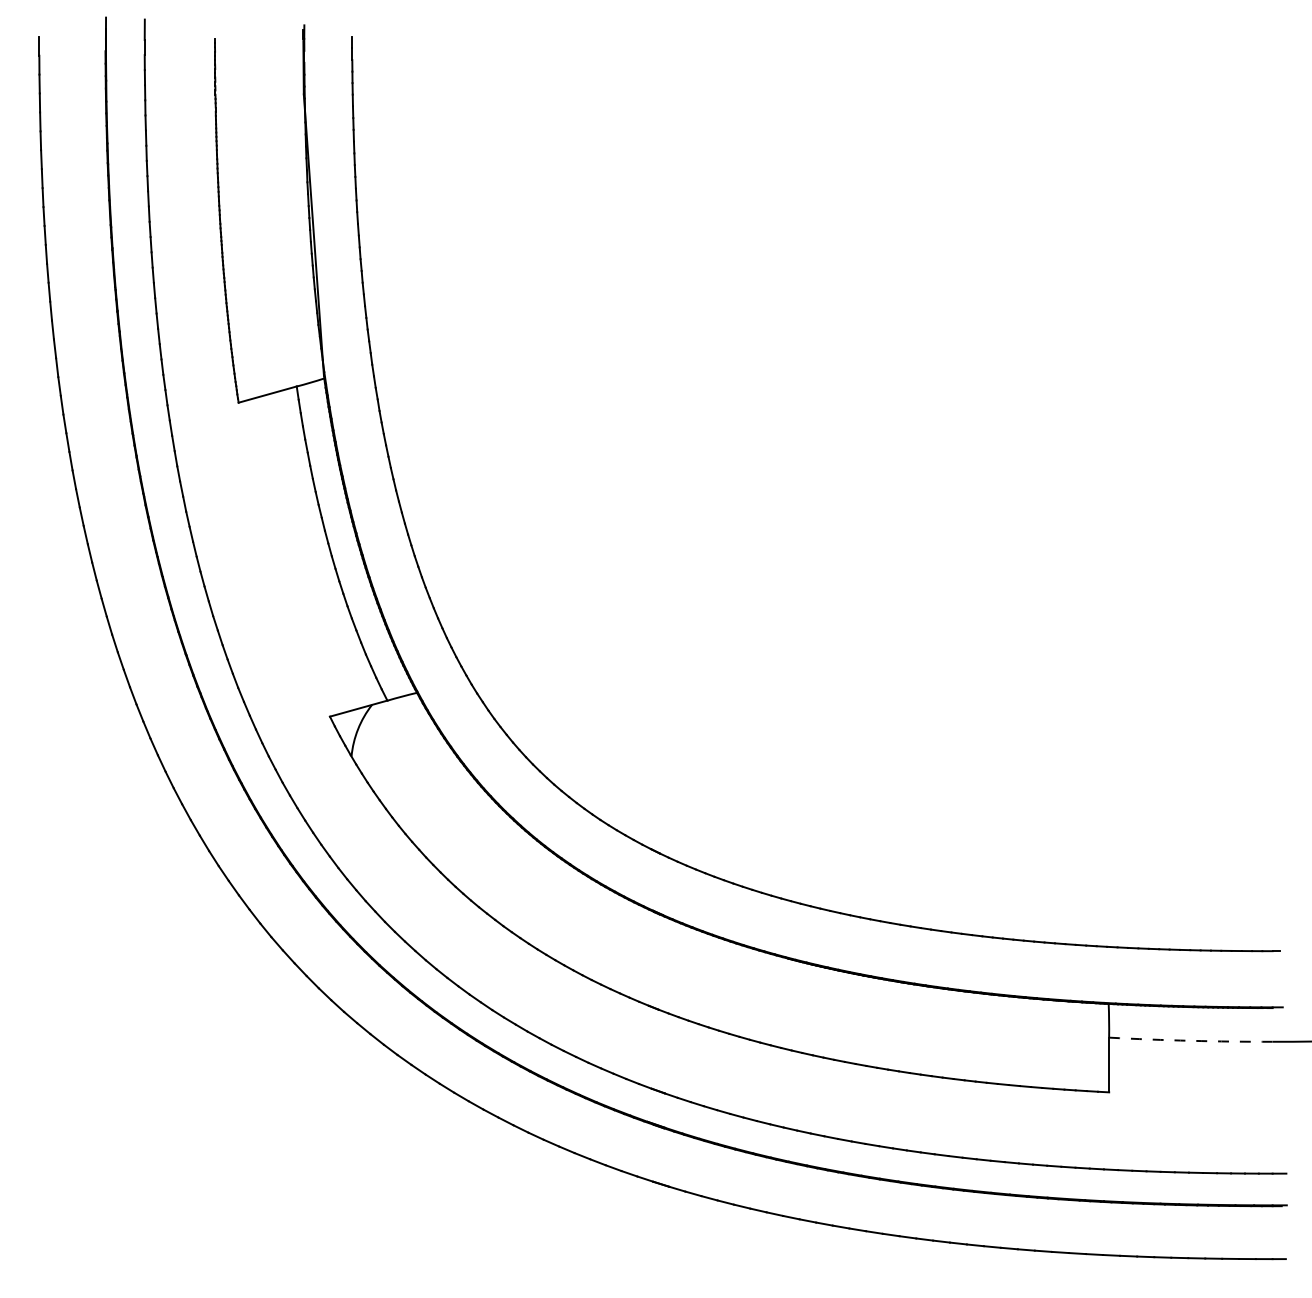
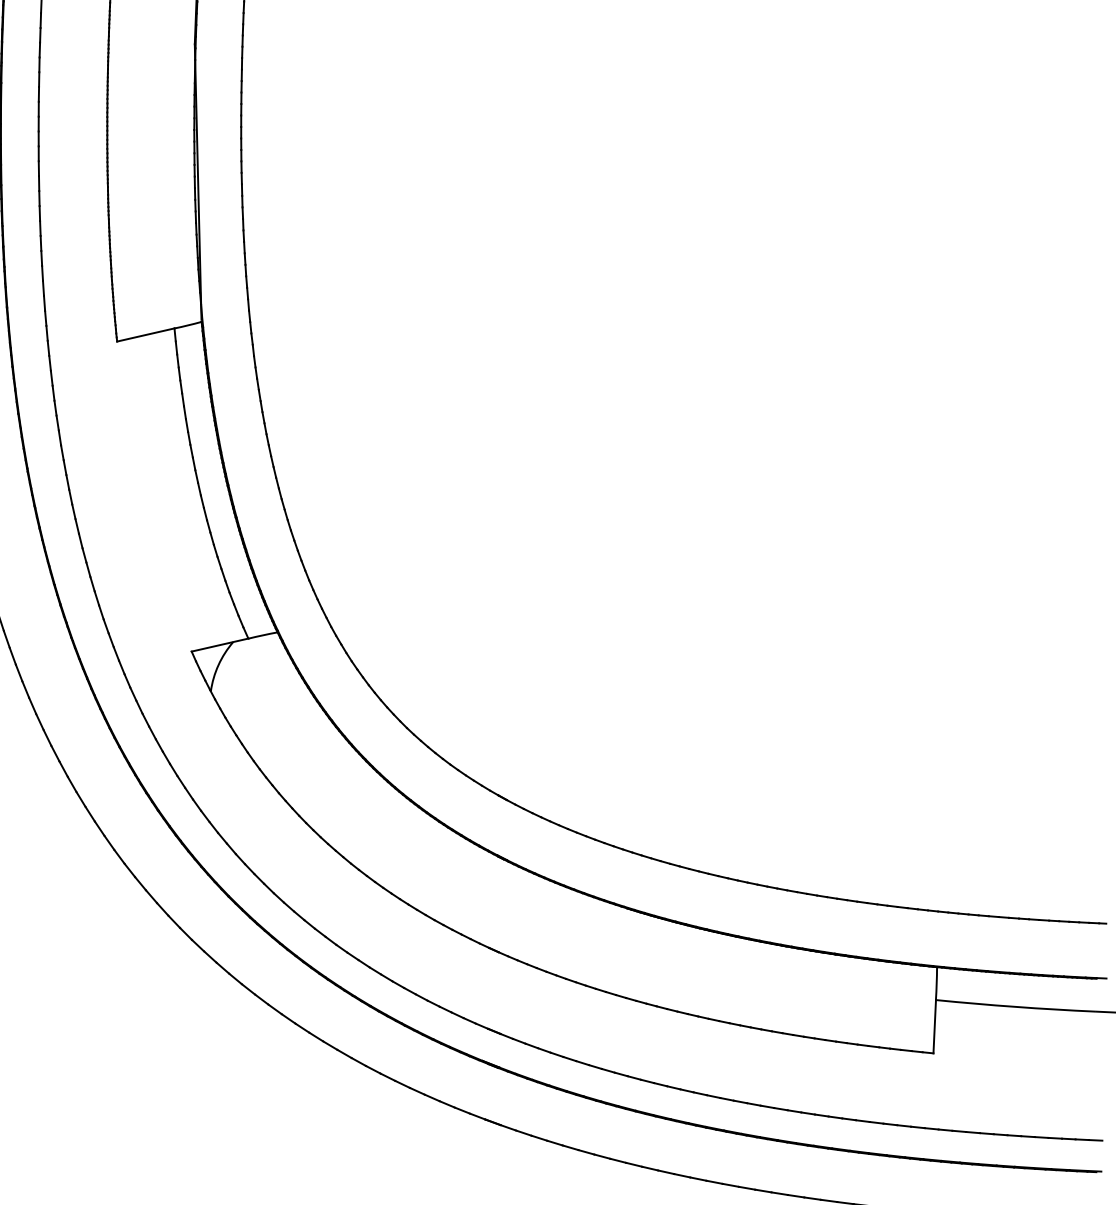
arc: (1190, 1040) -> (1015, 1006), dashed -> solid

